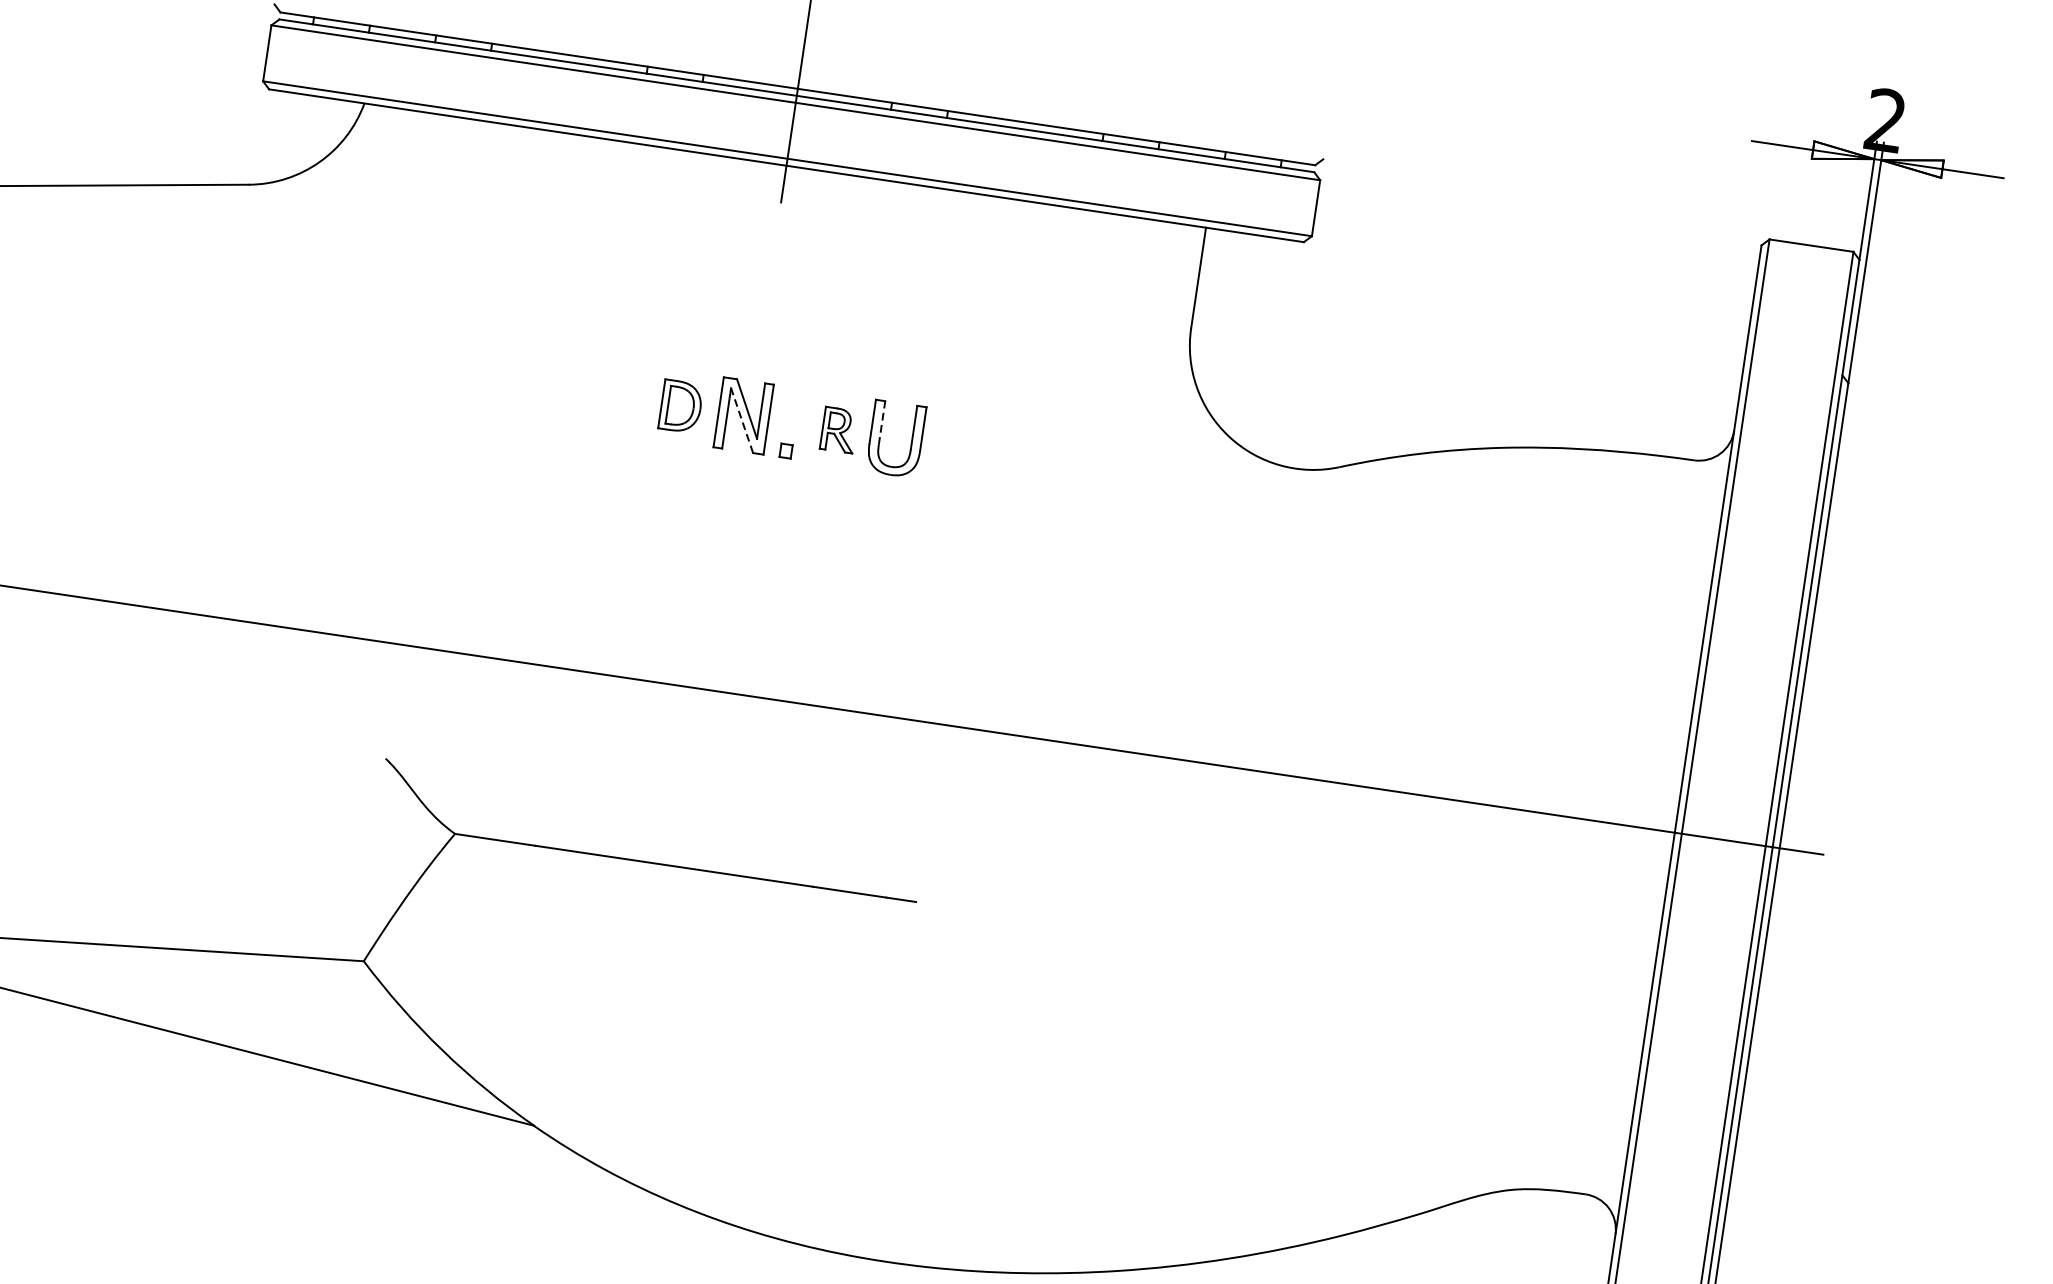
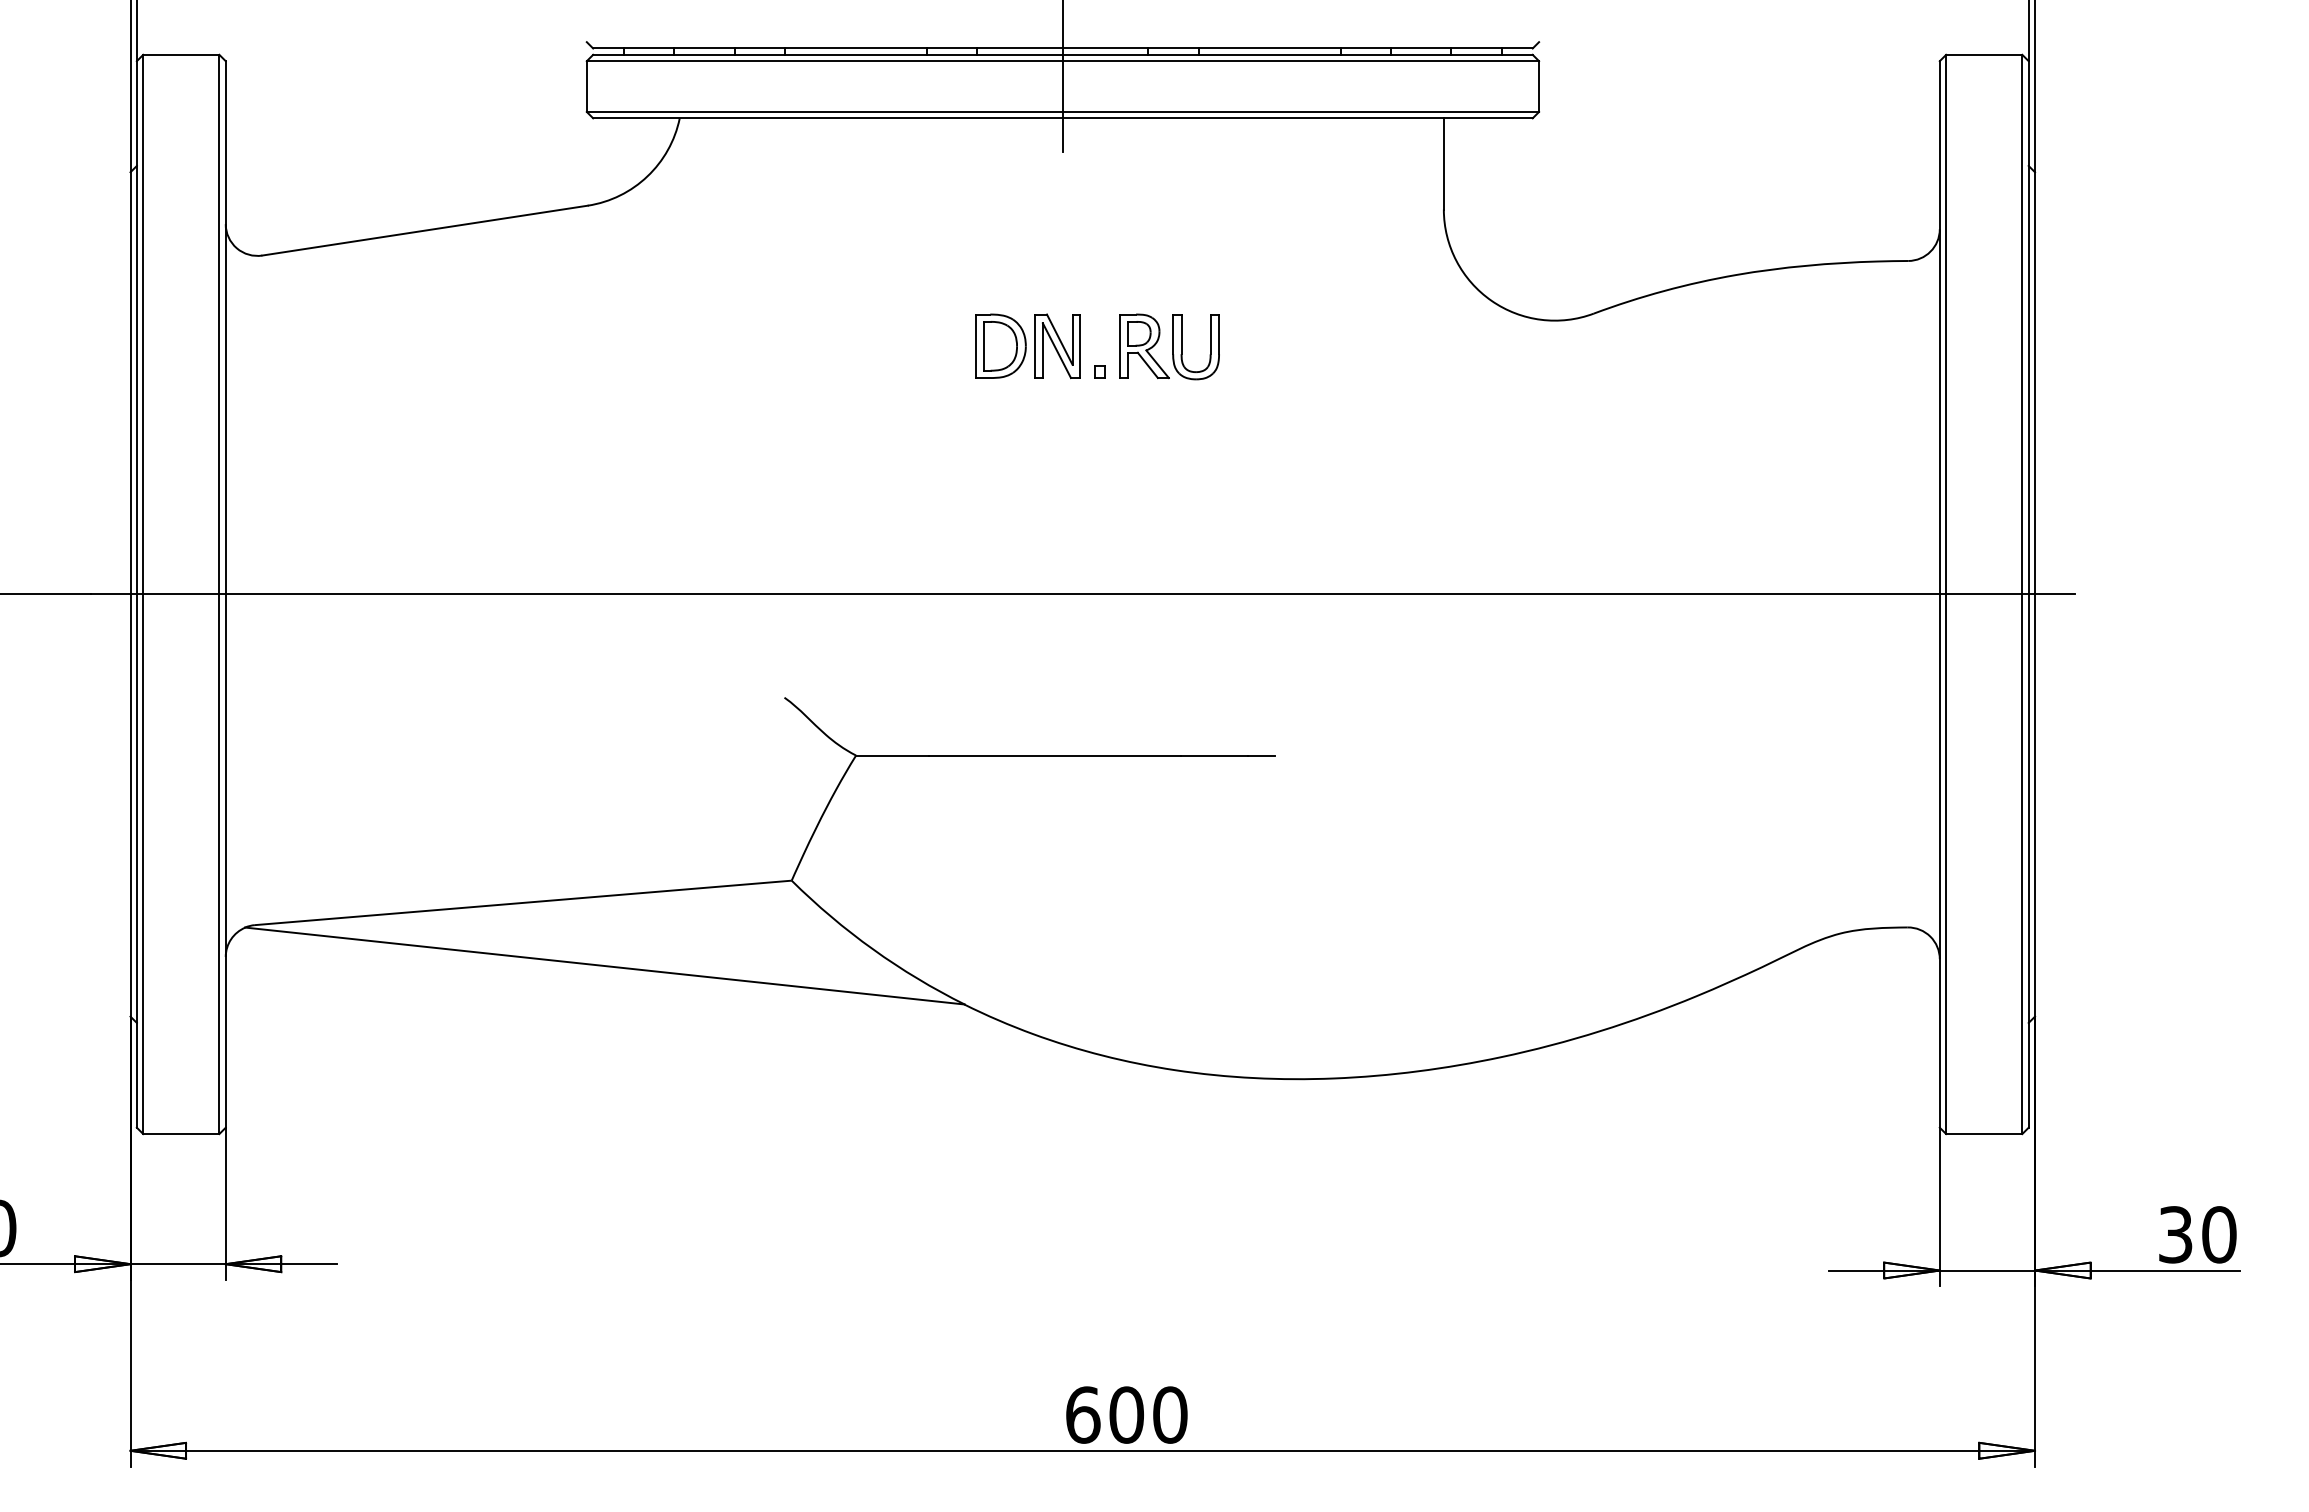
part: (680, 405) -> (1000, 345), size x1.43
line: (741, 420) -> (1056, 350), dashed -> solid
line: (881, 423) -> (1181, 334), dashed -> solid
part: (839, 430) -> (1144, 346), size x1.67

